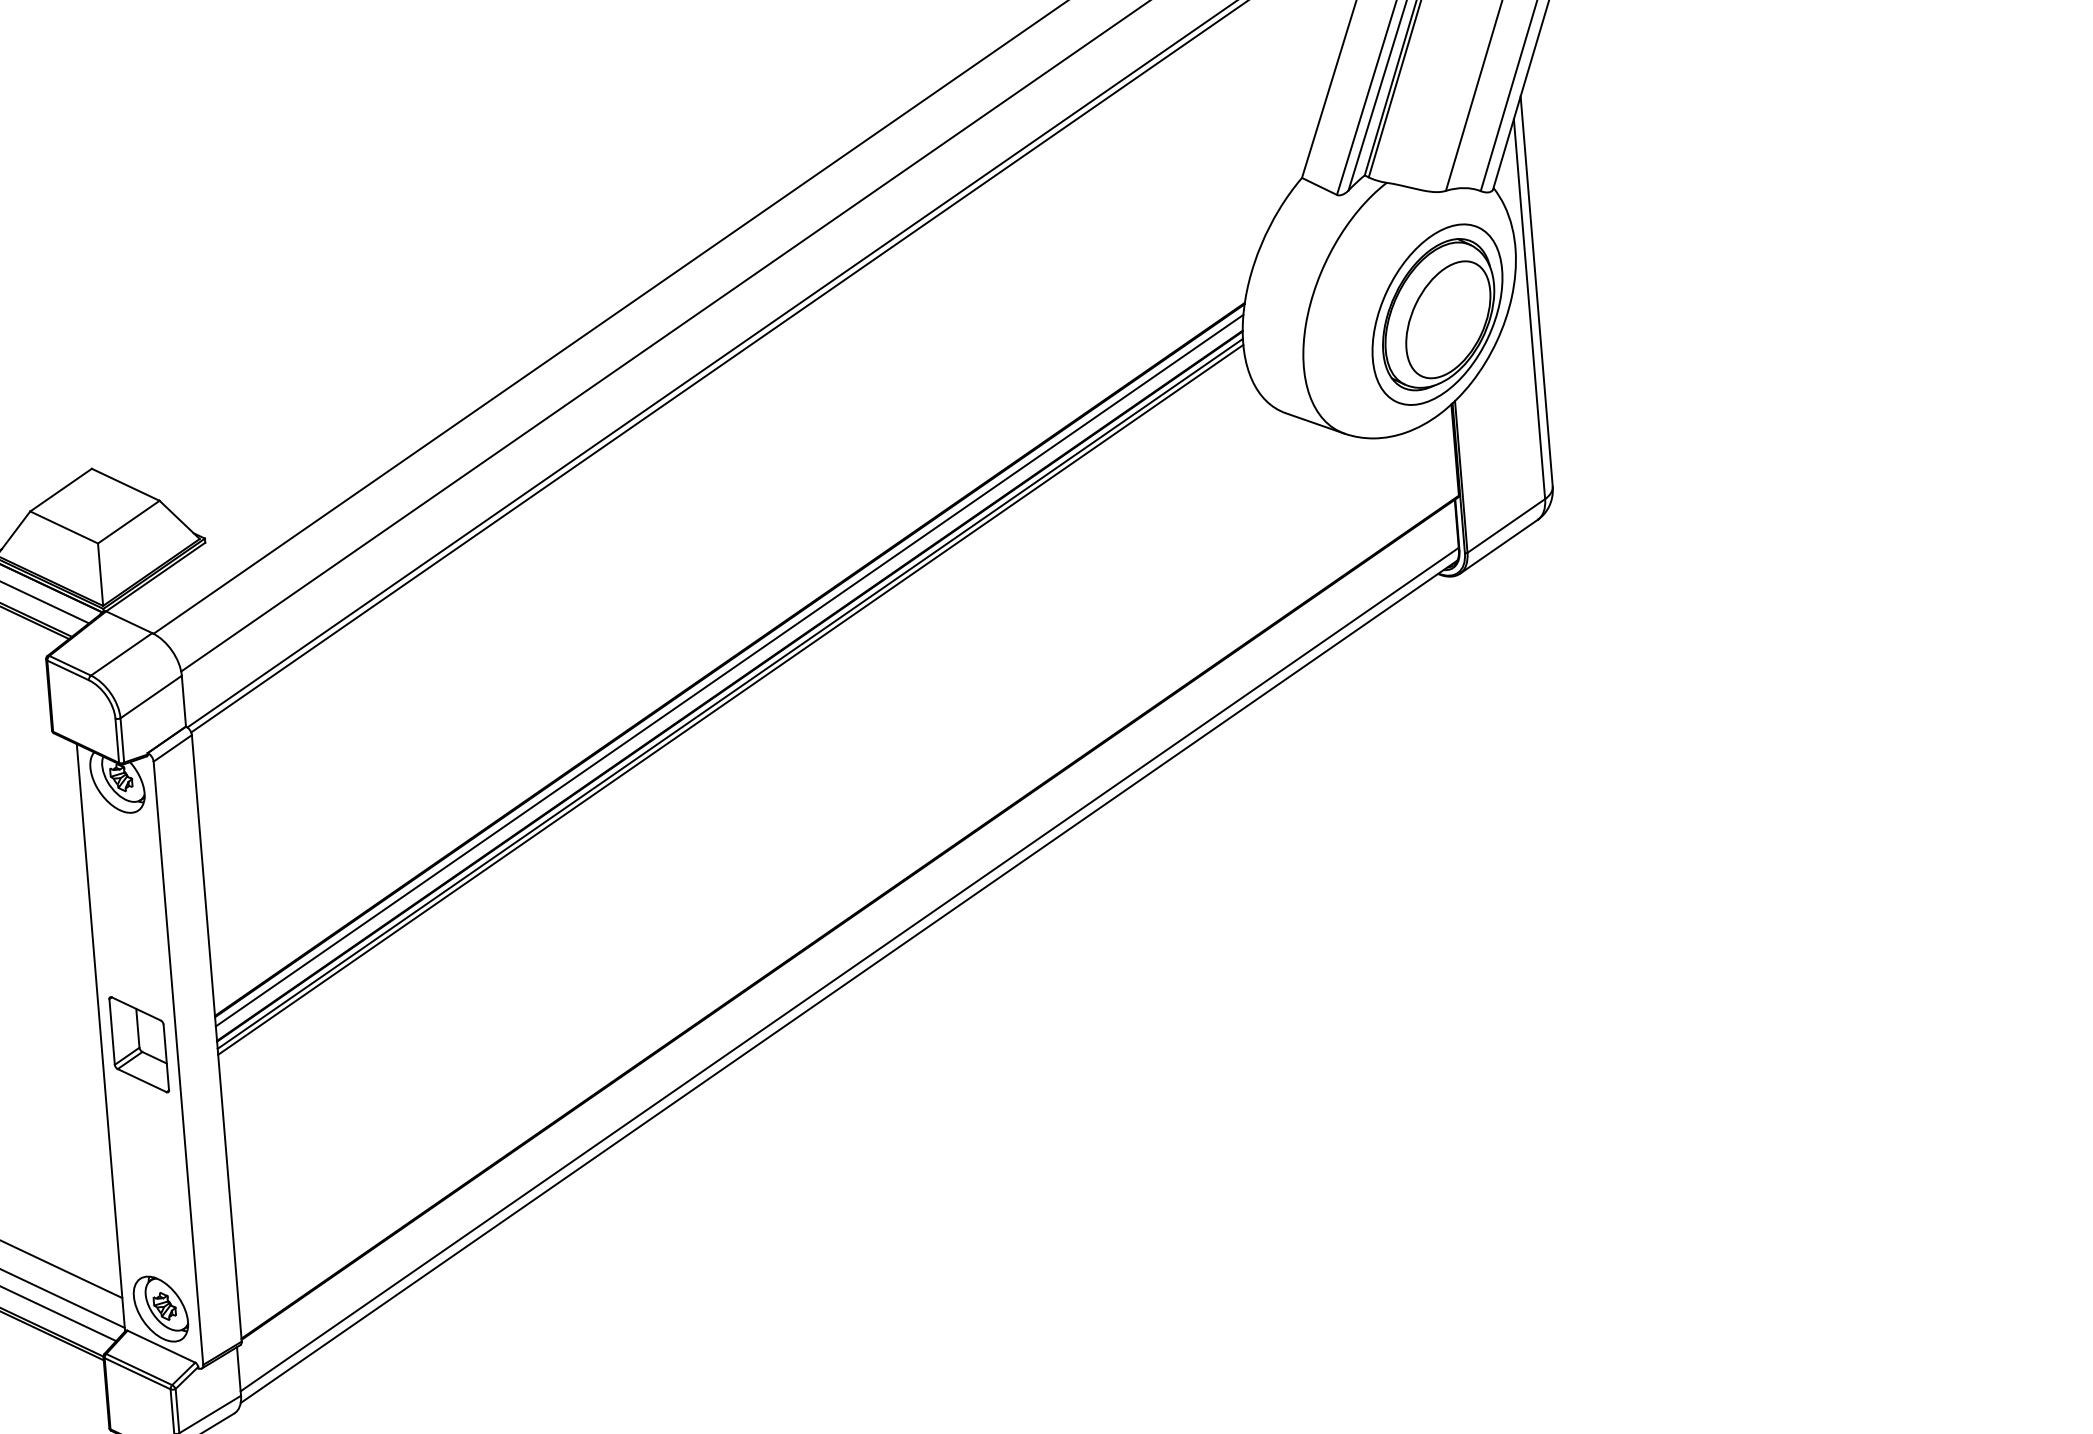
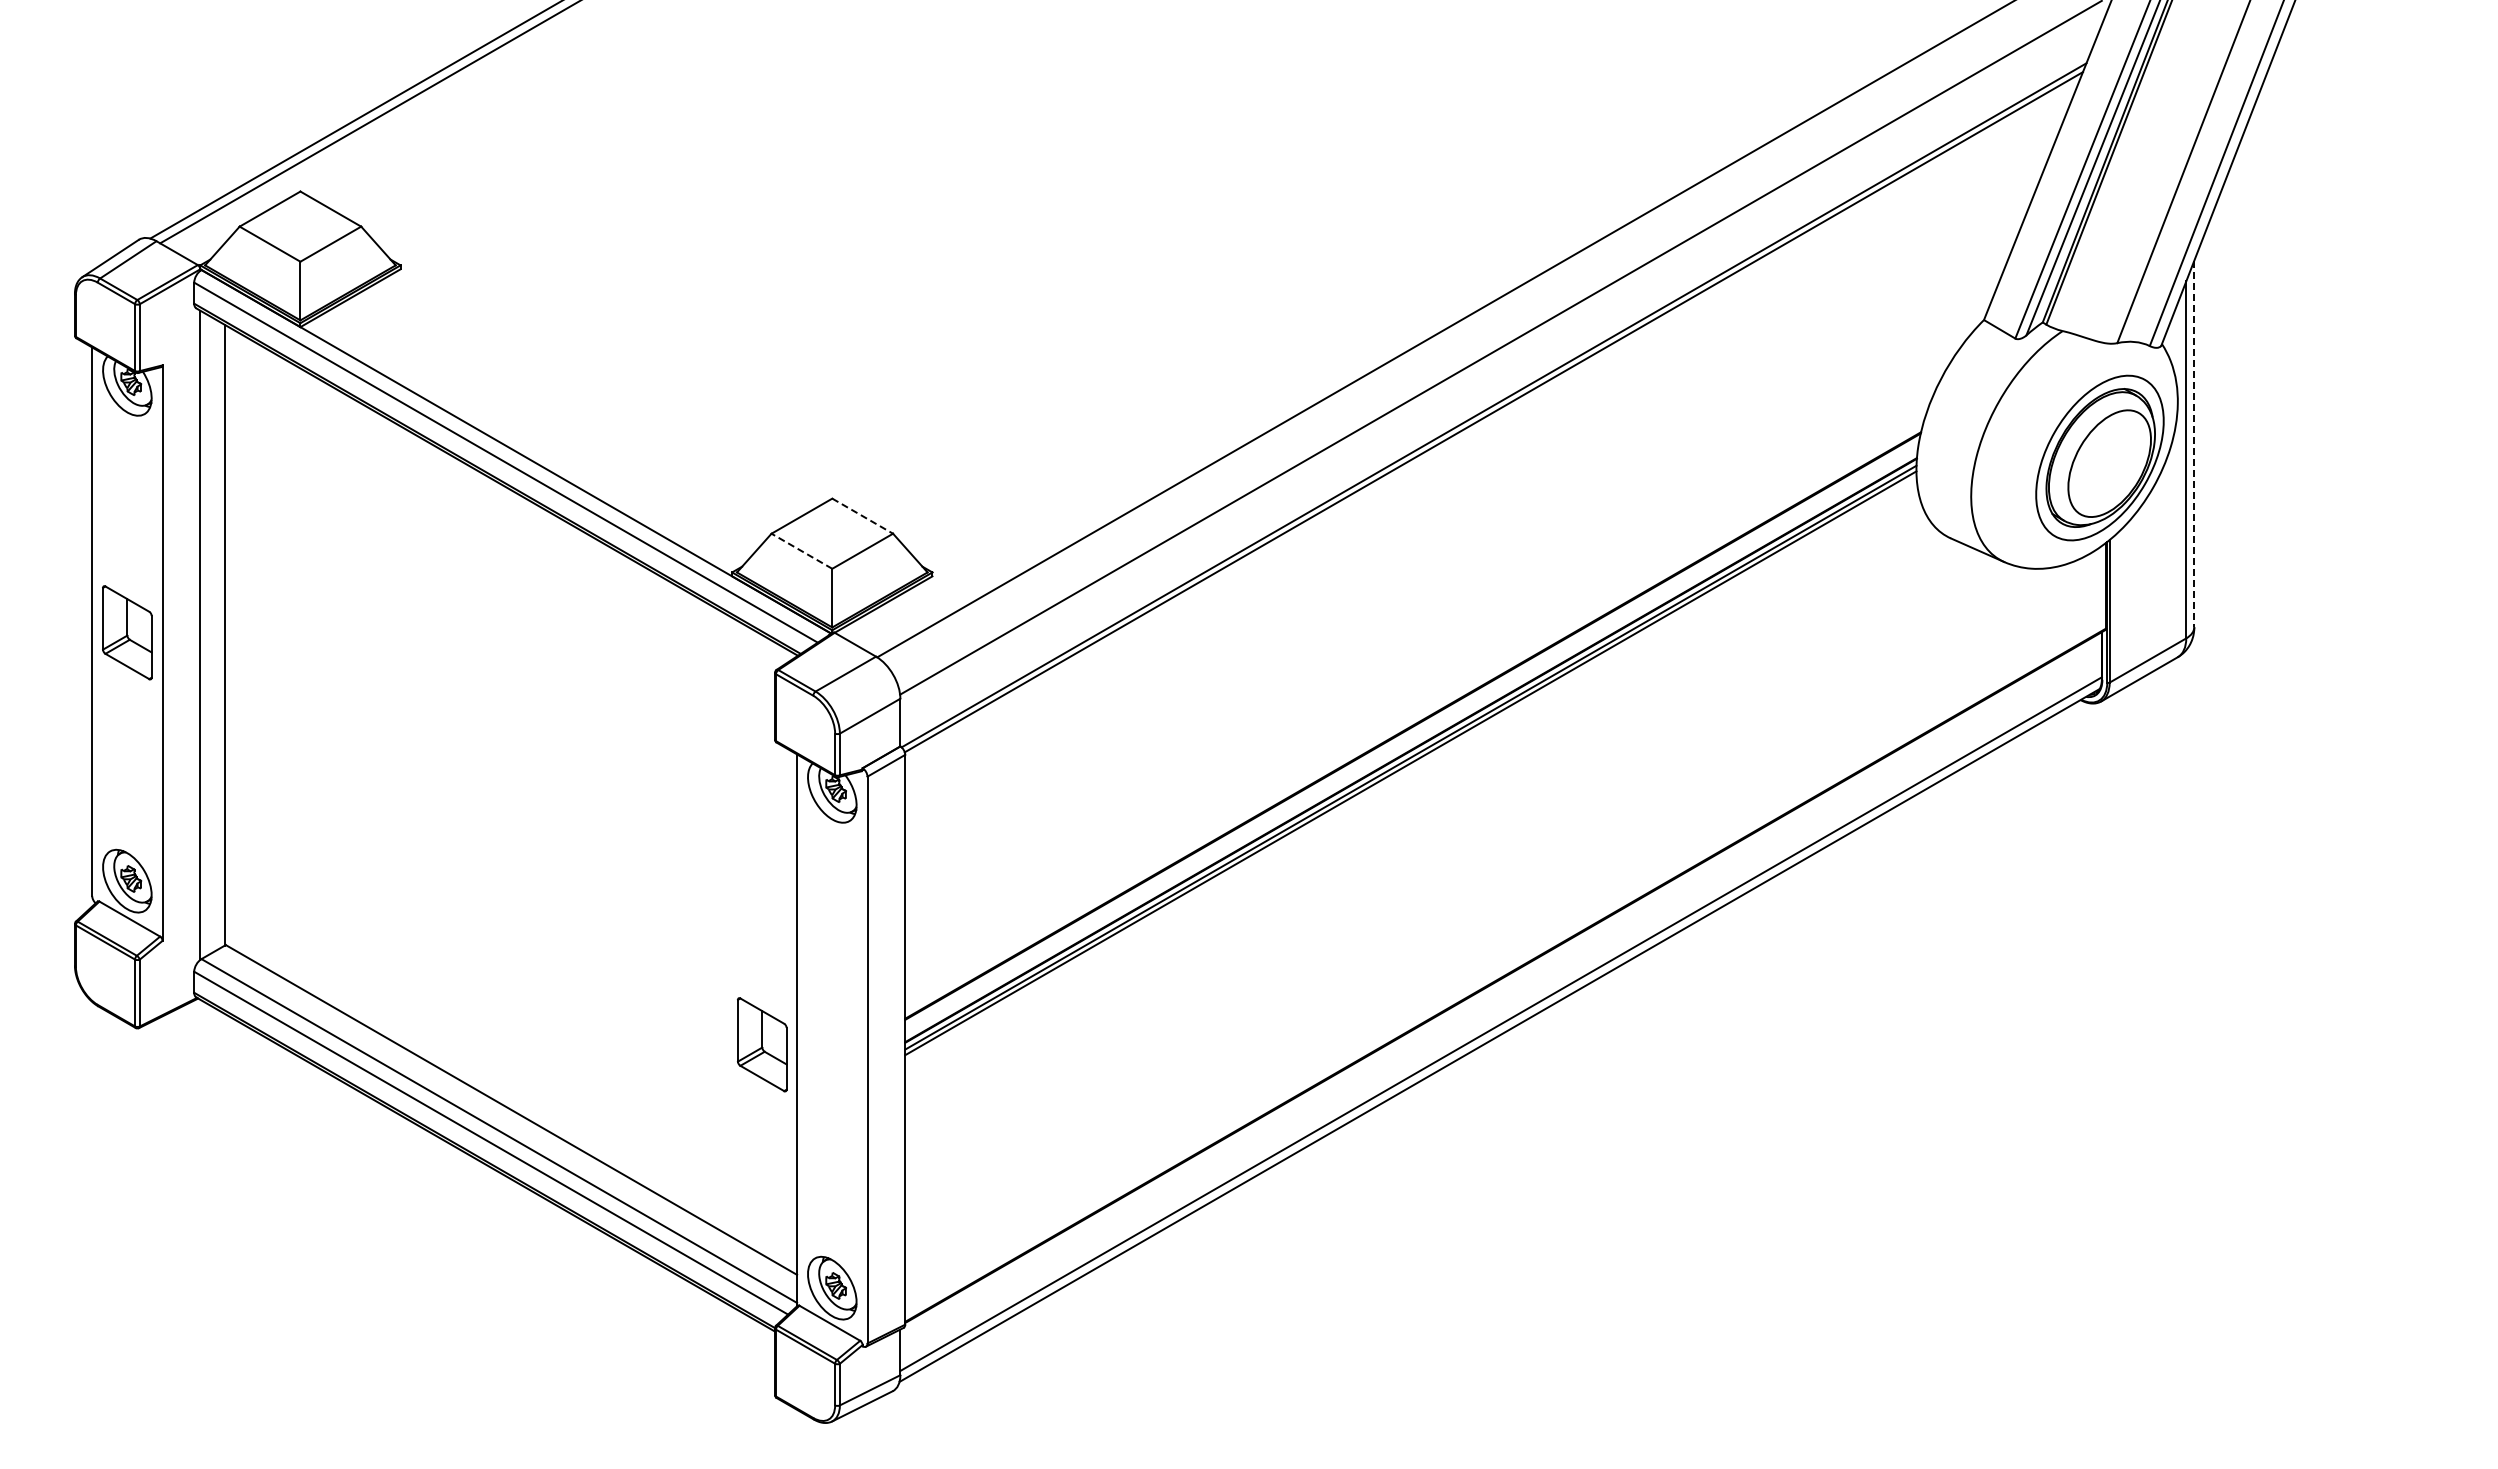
line: (1536, 291) -> (2194, 444), solid -> dashed
line: (126, 485) -> (863, 516), solid -> dashed
line: (63, 527) -> (801, 551), solid -> dashed
line: (729, 670) -> (1411, 735), removed
part: (139, 1044) -> (762, 1044), moved

